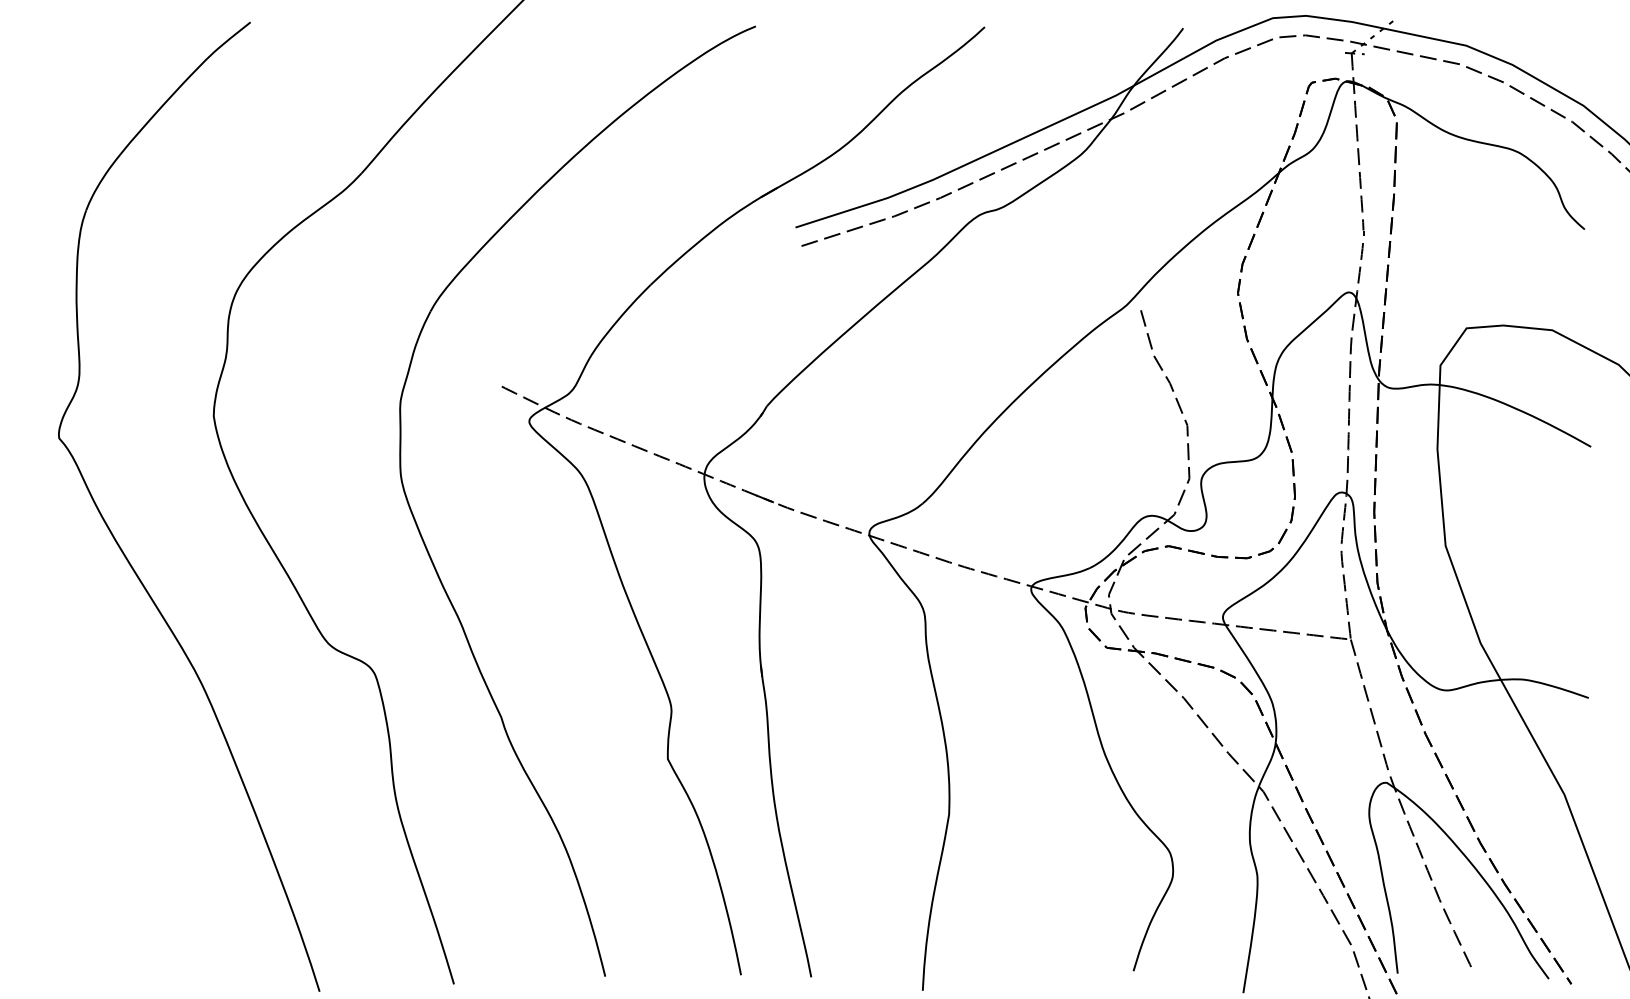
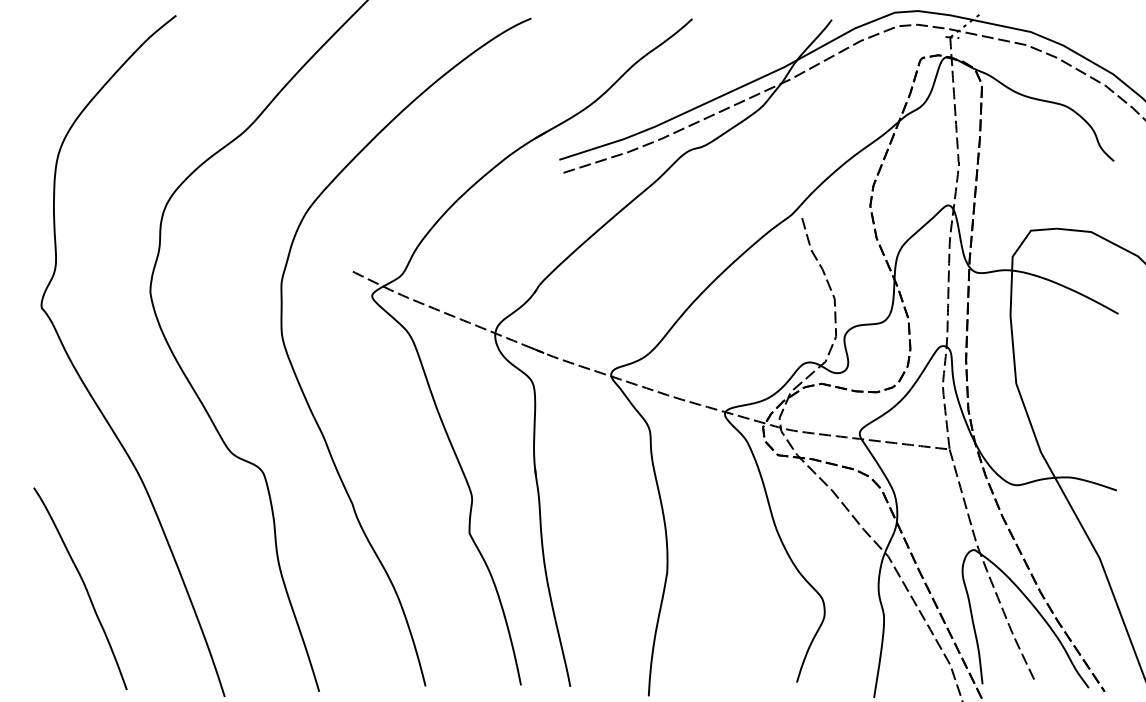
curve: (120, 835) -> (84, 587), added

